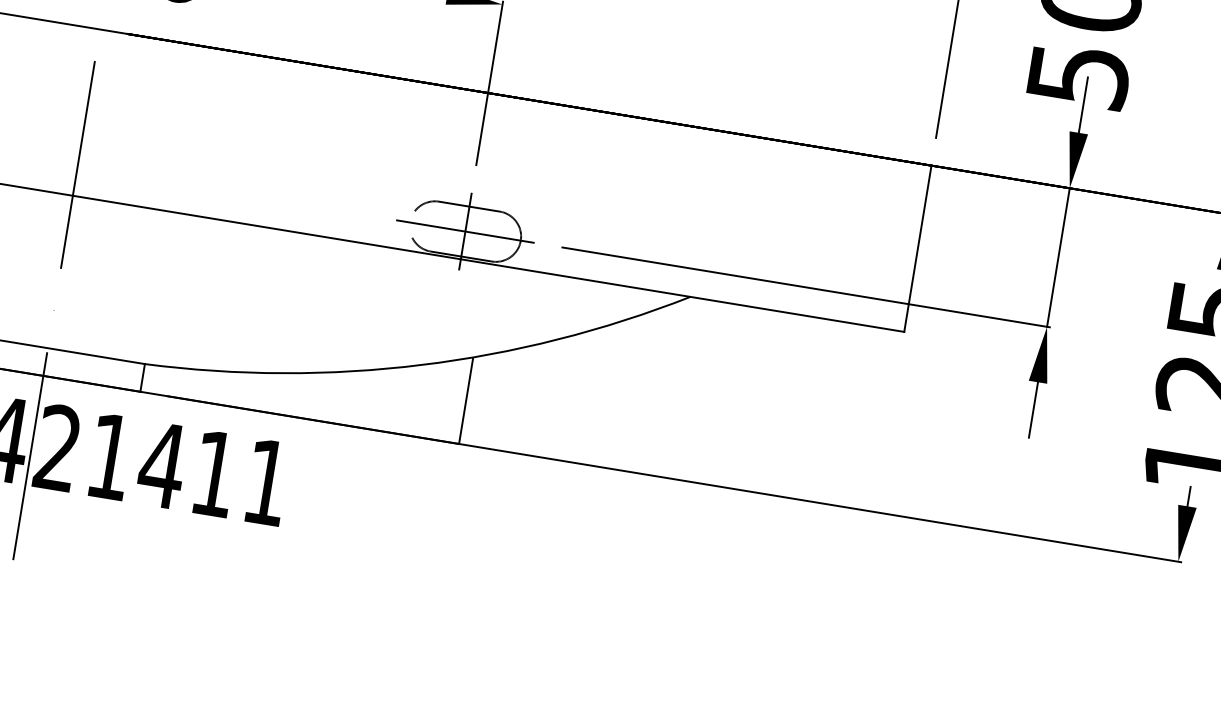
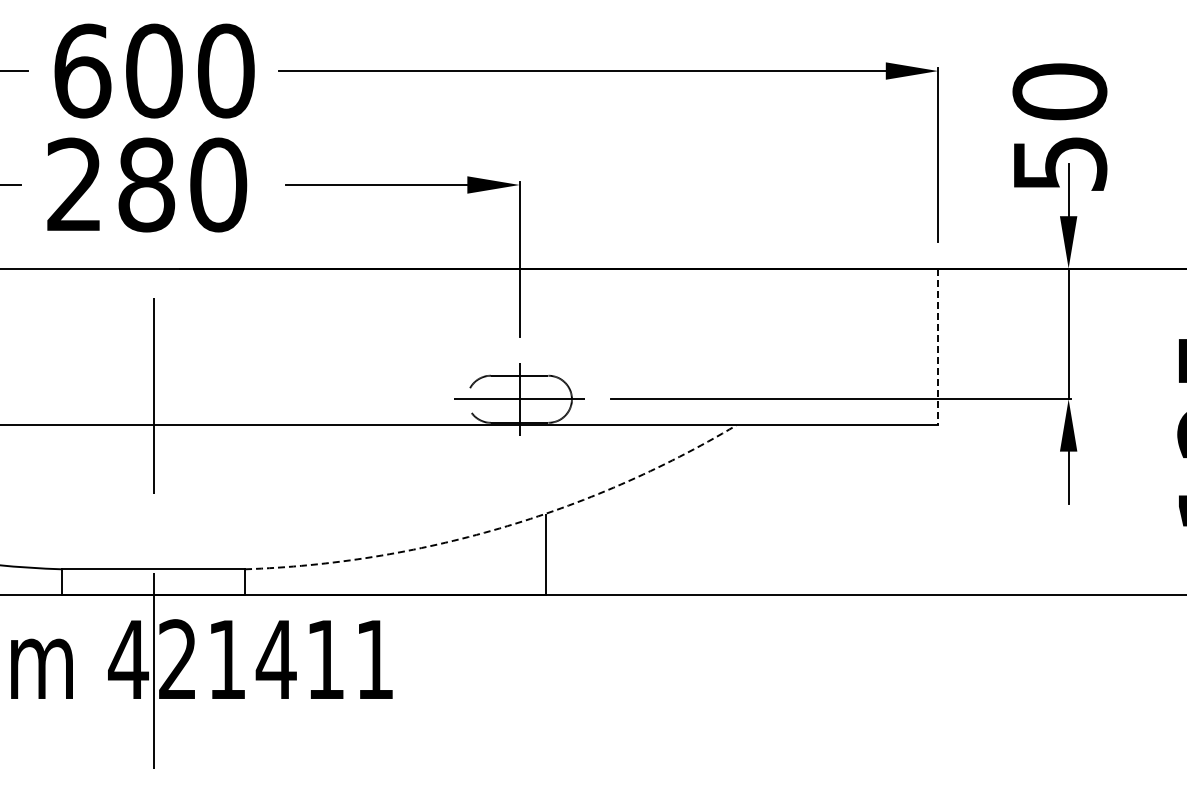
line: (918, 249) -> (938, 347), solid -> dashed
arc: (421, 364) -> (499, 528), solid -> dashed

